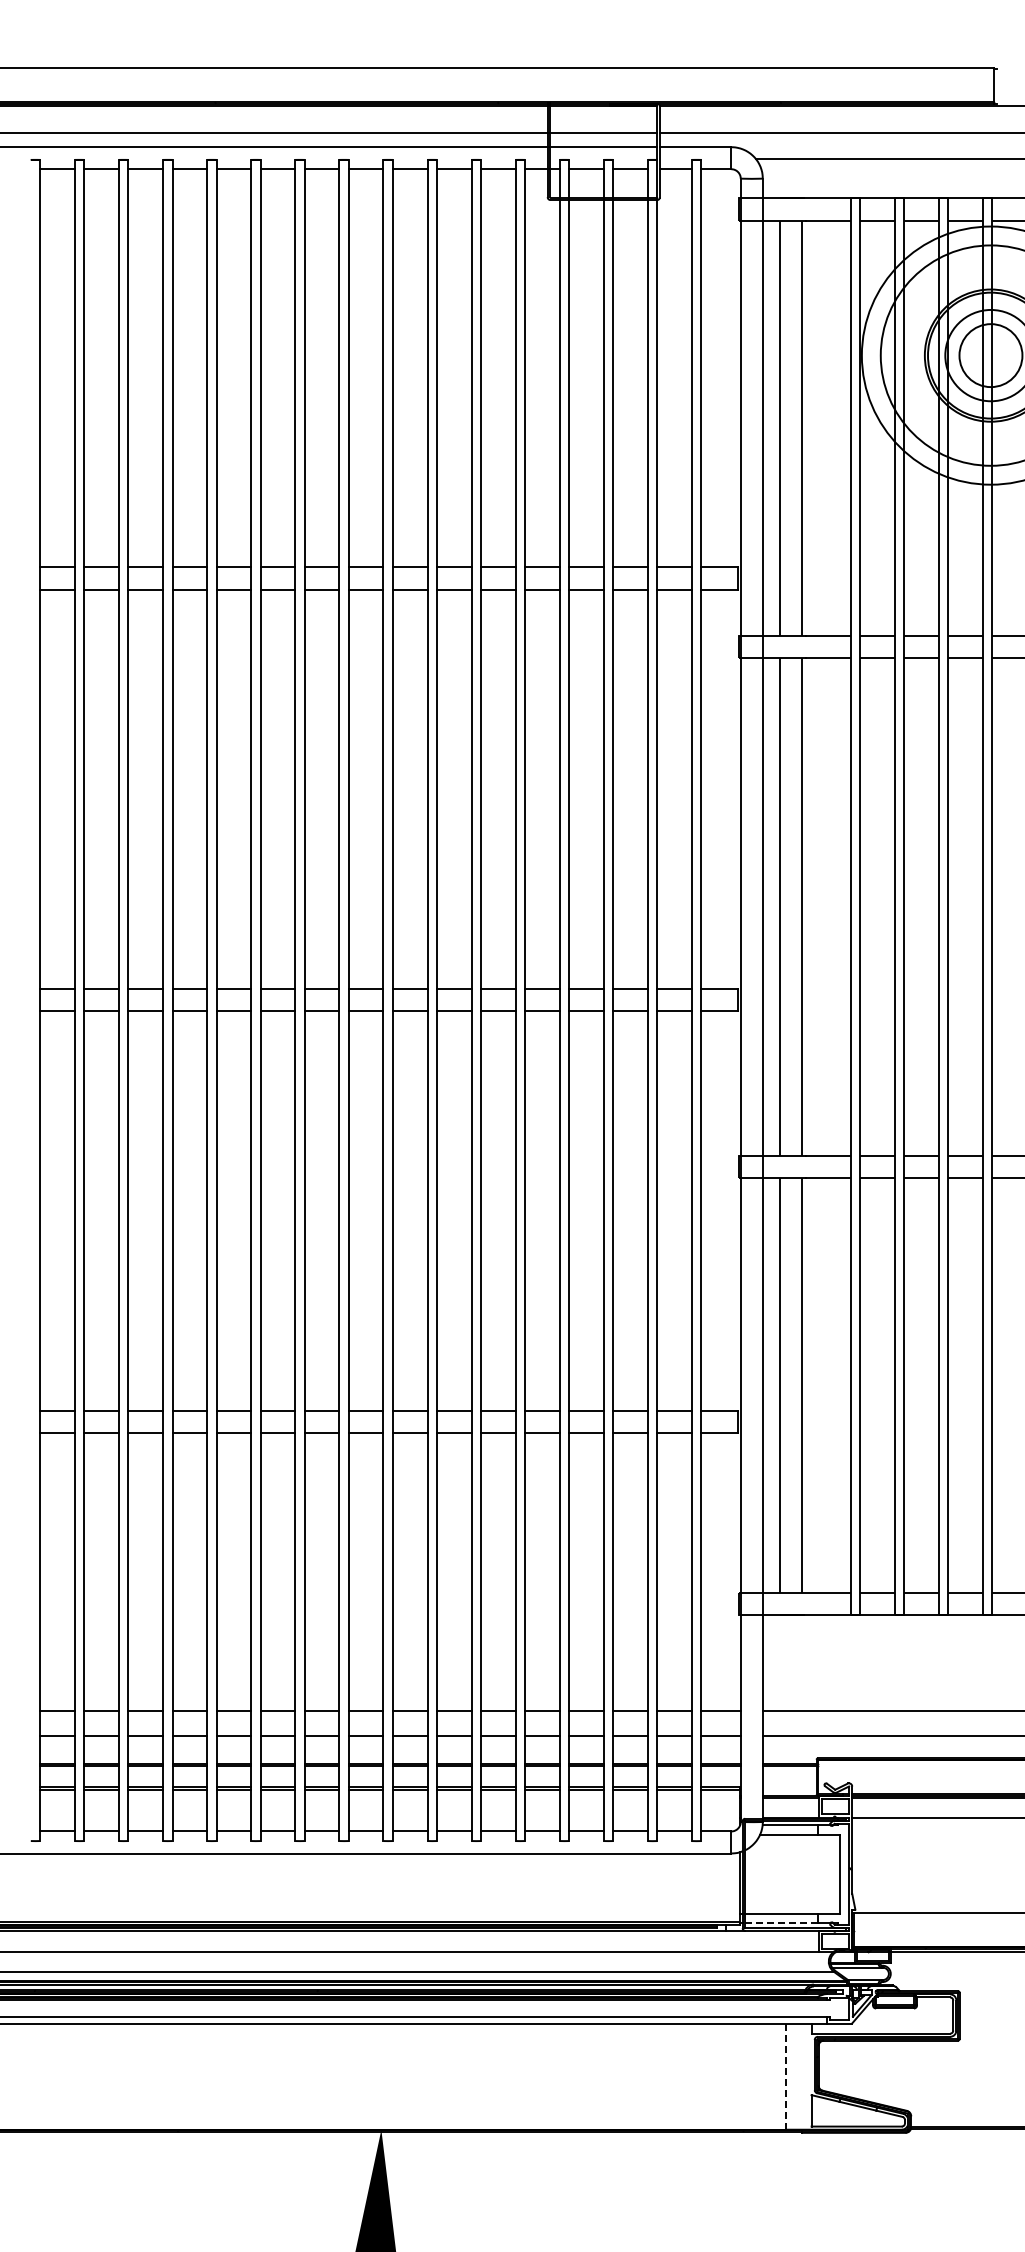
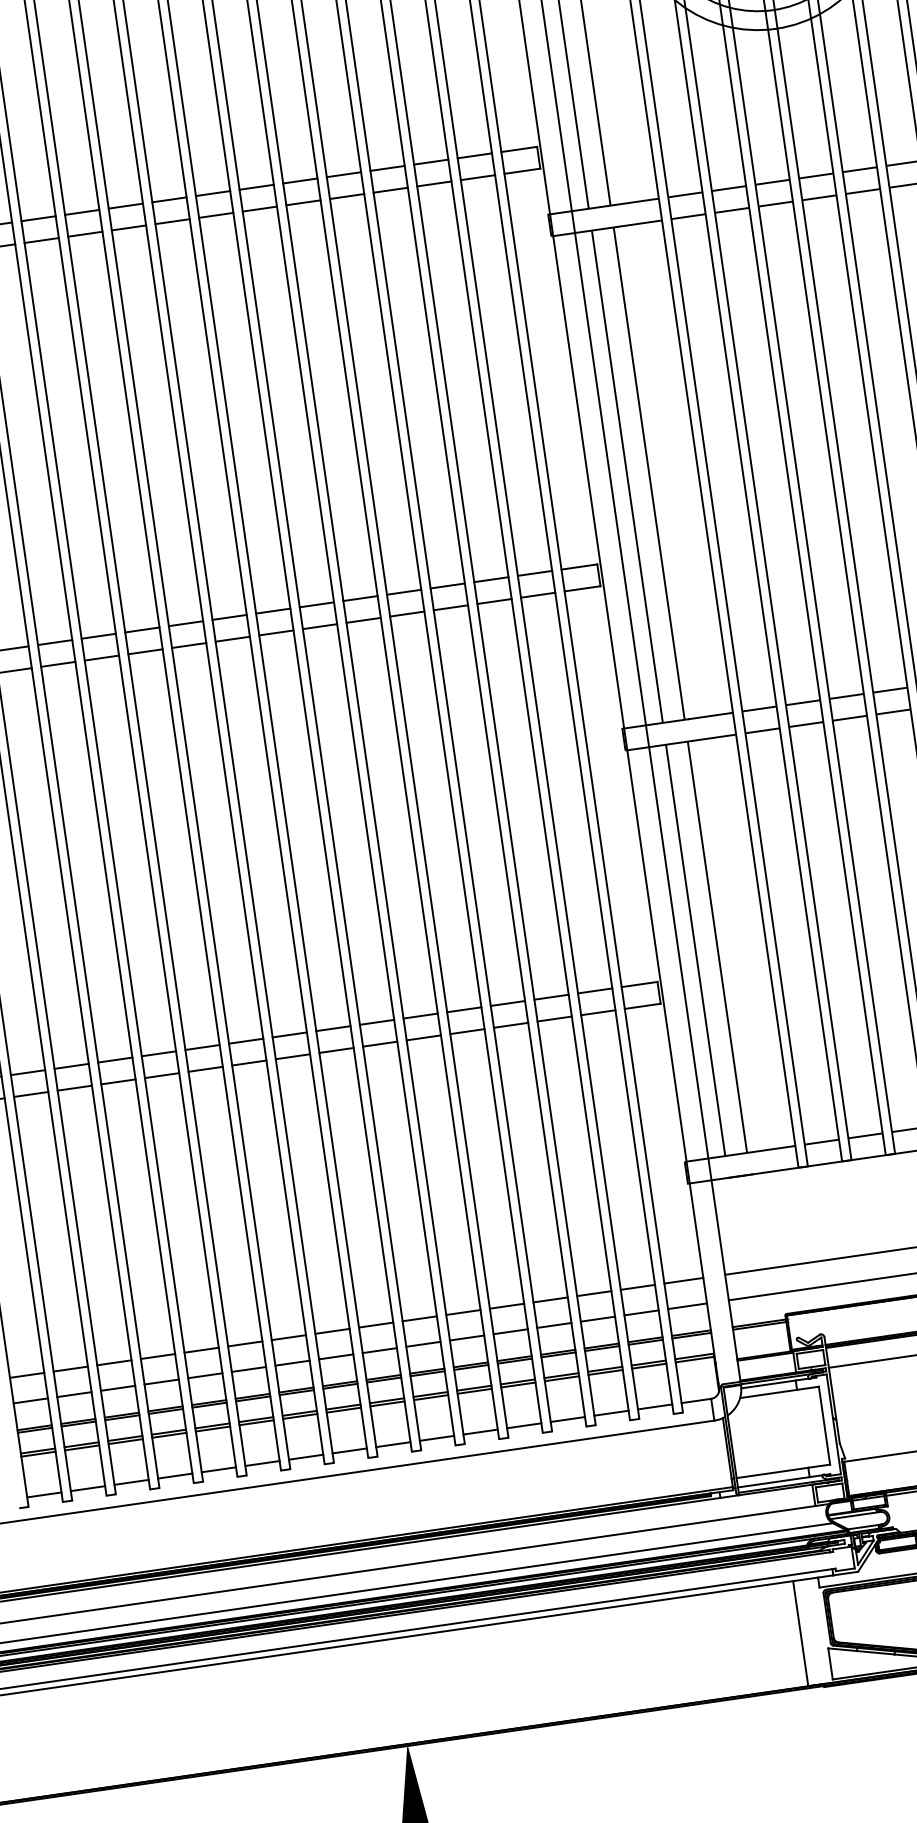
line: (780, 1922) -> (772, 1481), dashed -> solid
line: (786, 2077) -> (800, 1634), dashed -> solid

